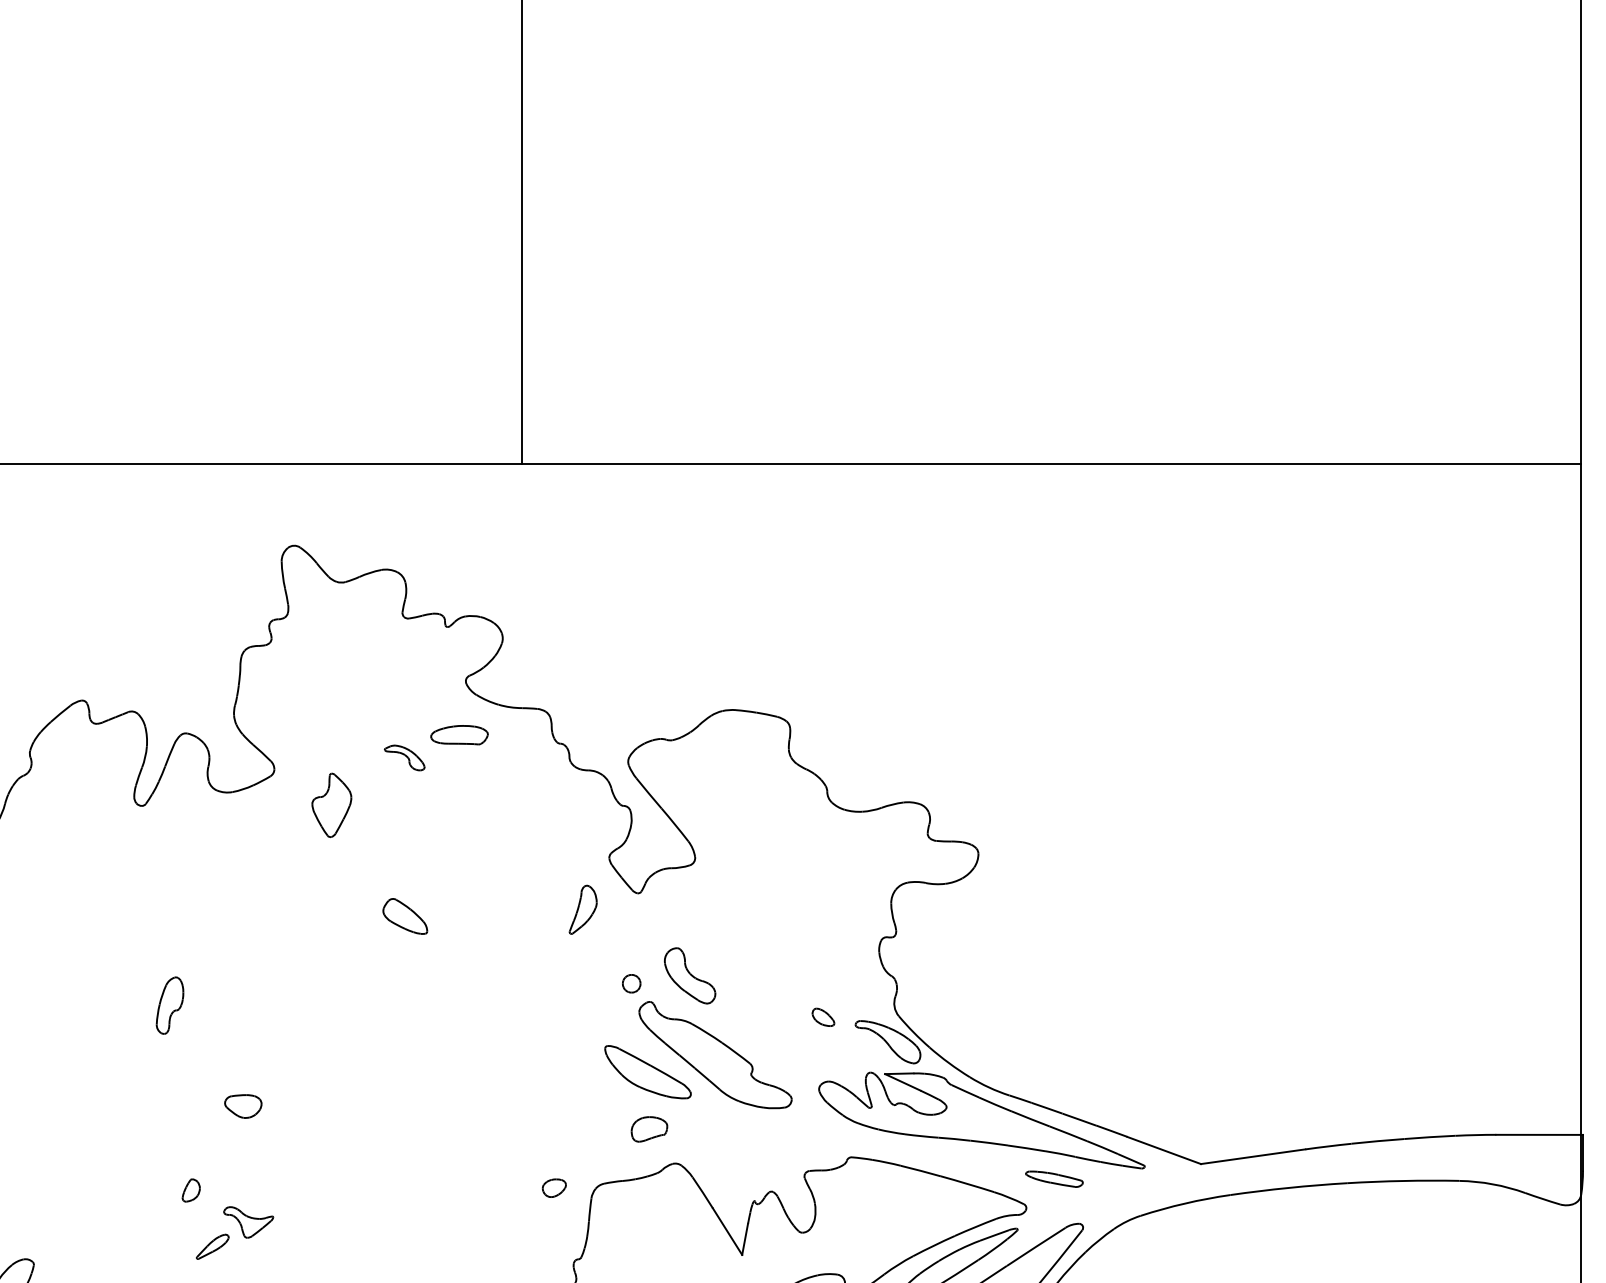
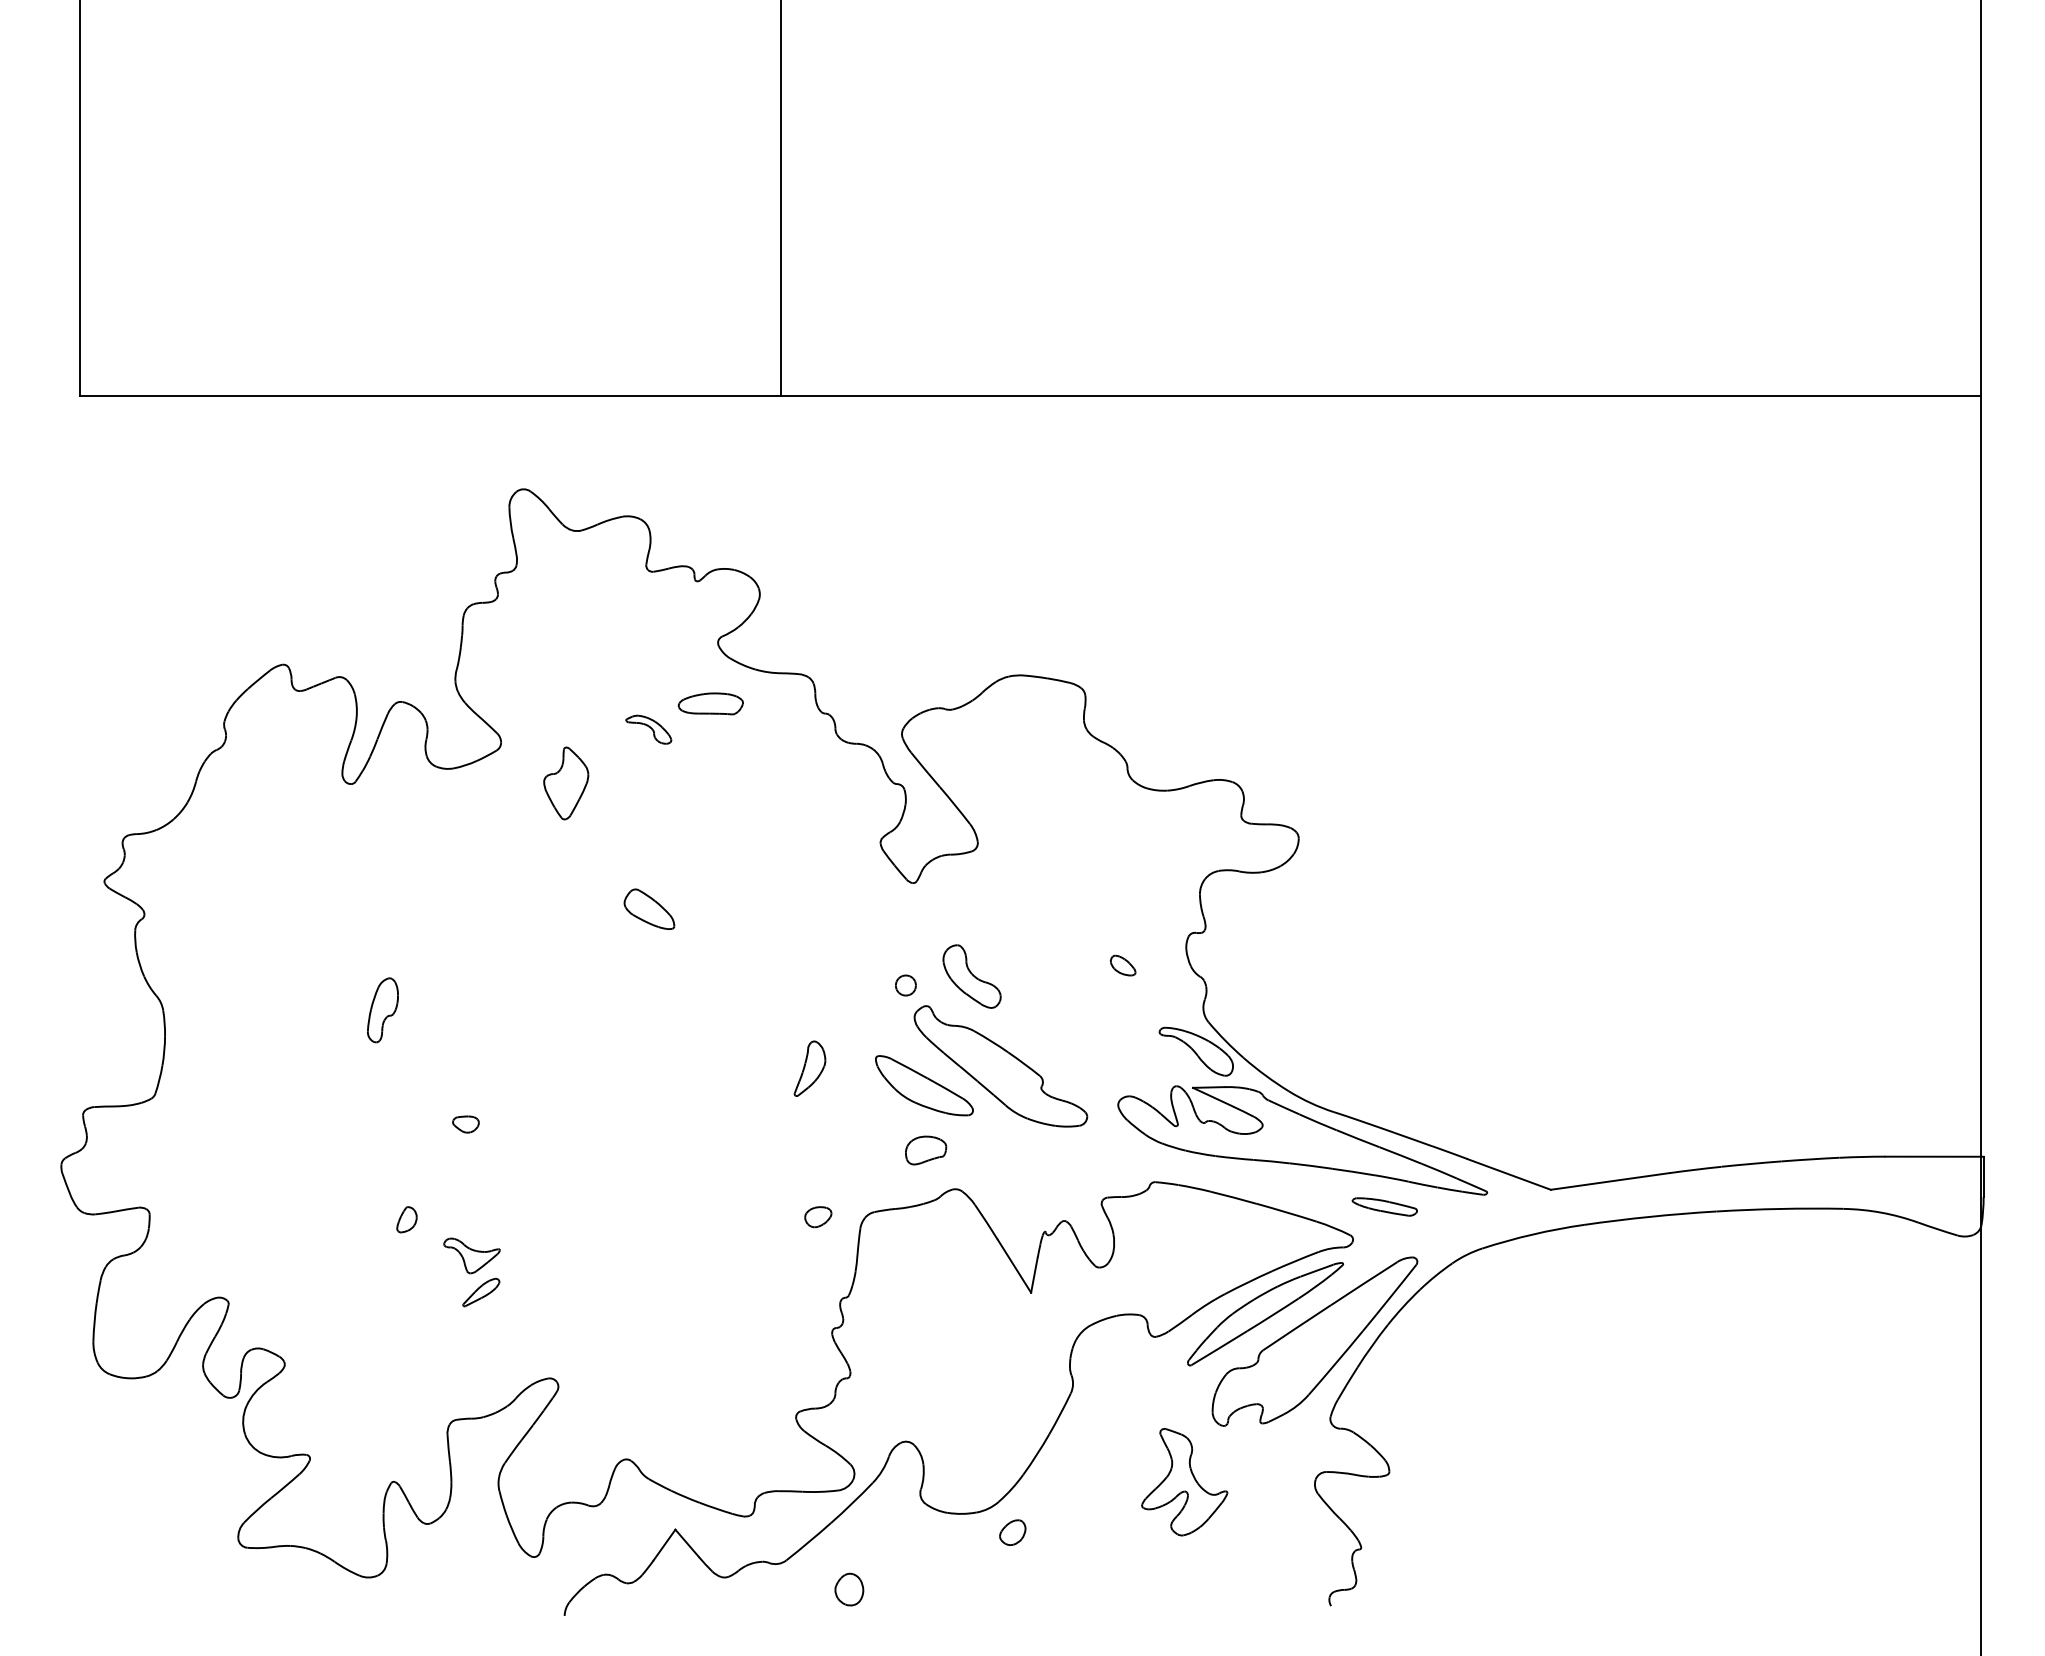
part: (582, 909) -> (809, 1068), moved
part: (823, 1017) -> (1123, 965), moved
part: (242, 1106) -> (465, 1124), size x0.62
part: (212, 1246) -> (481, 1292), moved

